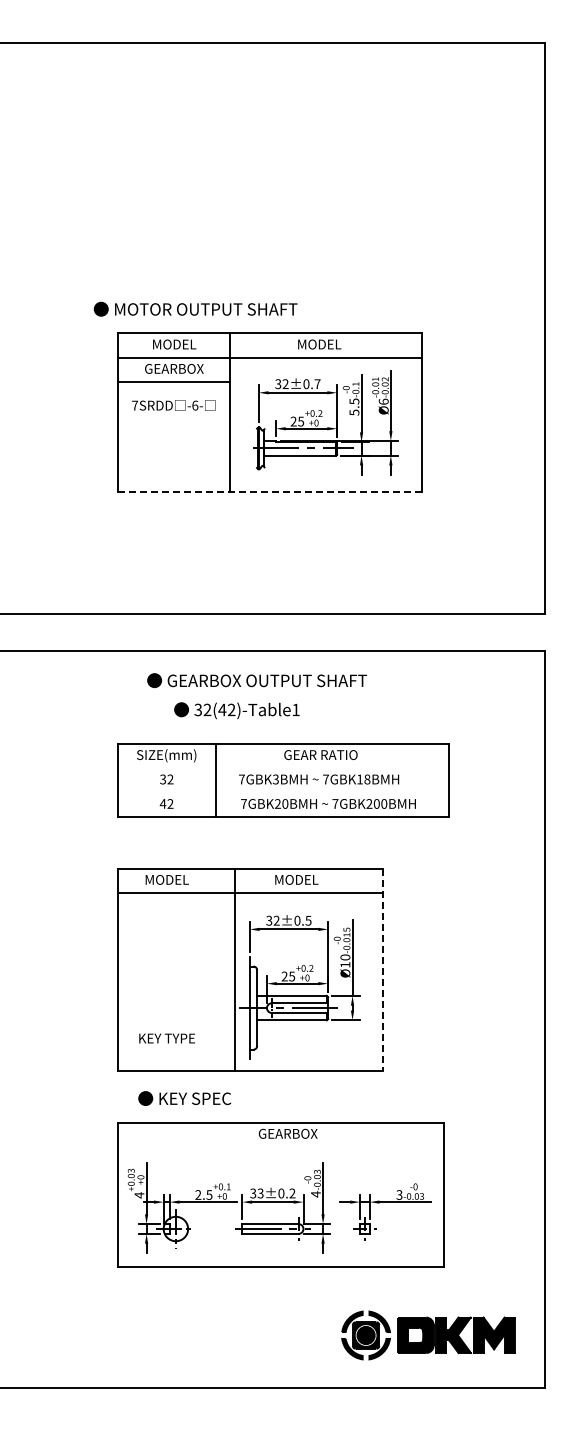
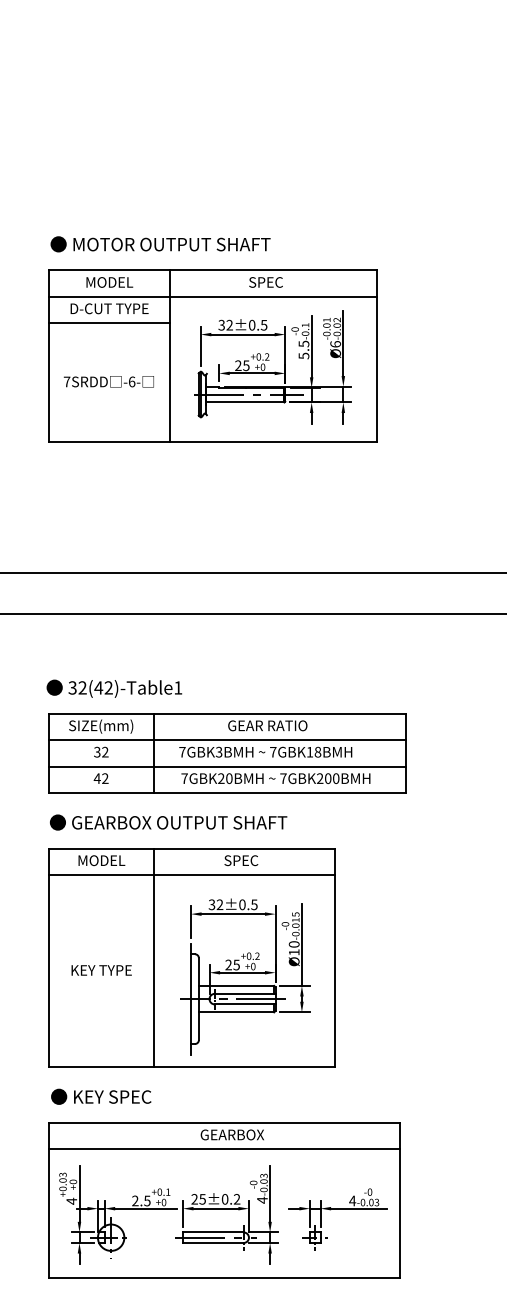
text: (195, 308) -> (160, 243), moved
text: (319, 344) -> (266, 282), MODEL -> SPEC
text: (174, 368) -> (109, 308), GEARBOX -> D-CUT TYPE
text: (317, 384) -> (264, 325), 32±0.7 -> 32±0.5
text: (173, 405) -> (108, 381), moved
line: (269, 492) -> (212, 442), dashed -> solid
text: (256, 680) -> (167, 822), moved
text: (236, 710) -> (113, 688), moved
line: (283, 768) -> (227, 740), added
line: (283, 792) -> (227, 766), added
text: (296, 879) -> (241, 860), MODEL -> SPEC
line: (234, 969) -> (153, 957), moved
line: (383, 969) -> (335, 957), dashed -> solid
text: (166, 1038) -> (101, 970), moved
text: (184, 1098) -> (101, 1096), moved
line: (280, 1147) -> (224, 1149), added
text: (256, 1193) -> (198, 1199), 33 -> 25
text: (399, 1194) -> (352, 1200), 3 -> 4

